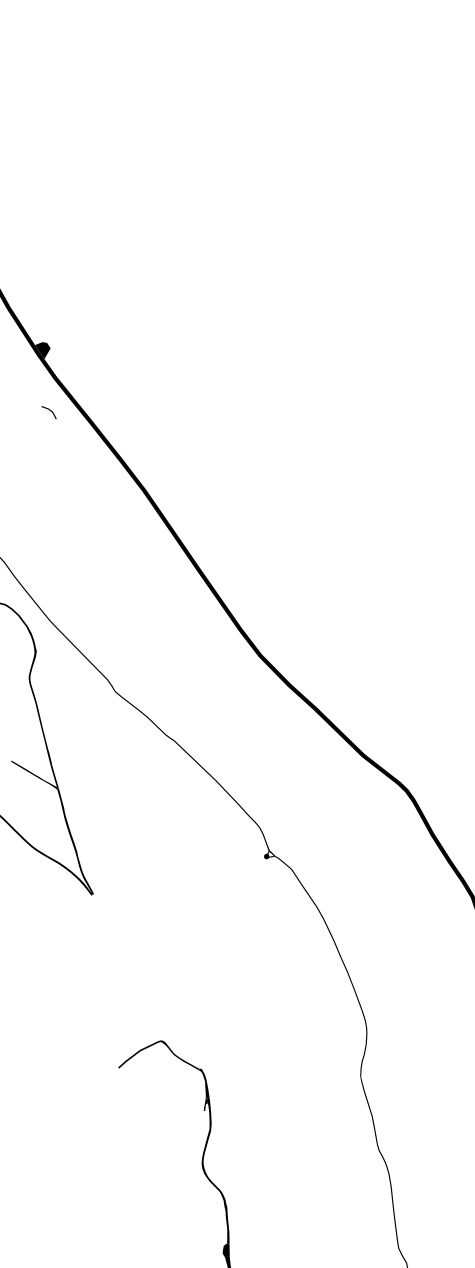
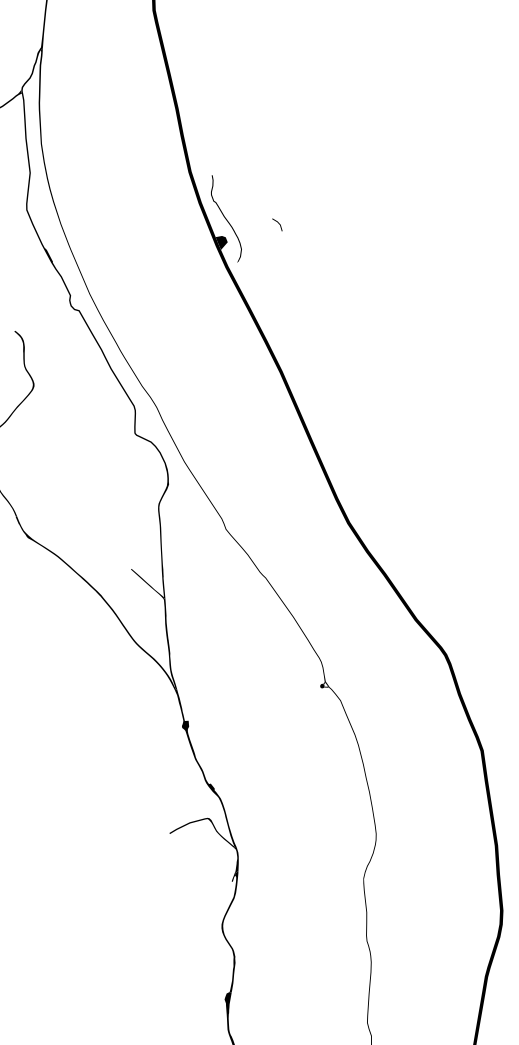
part: (43, 320) -> (226, 218), added
part: (49, 412) -> (277, 224), moved
fill: (146, 982) -> (205, 768), added

